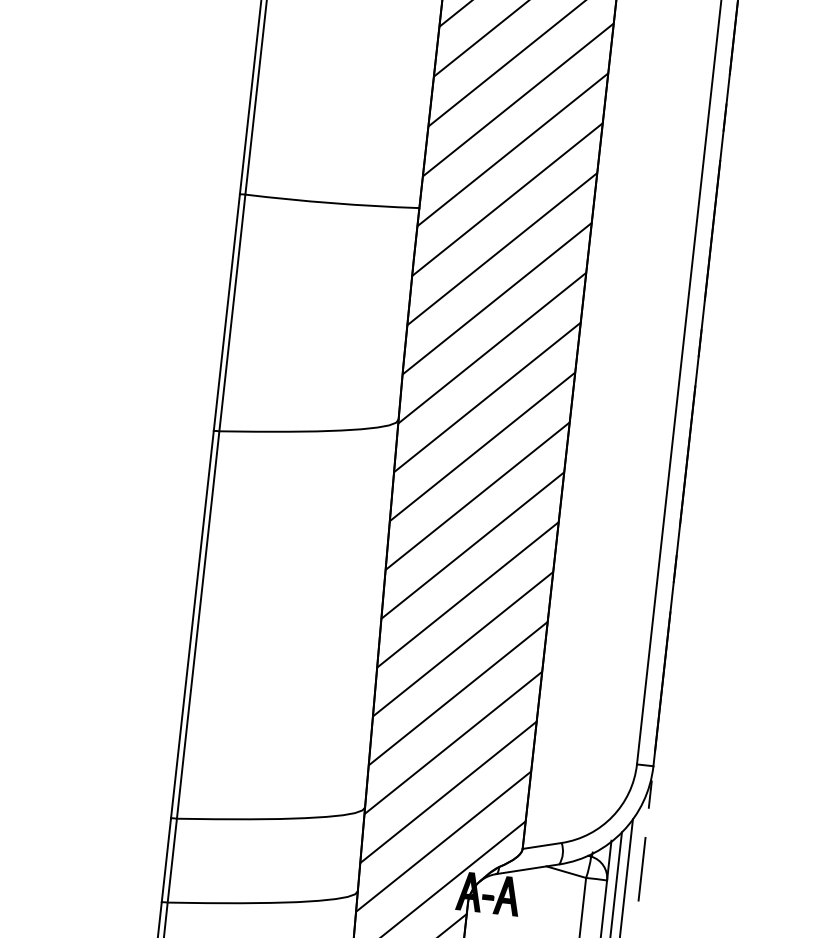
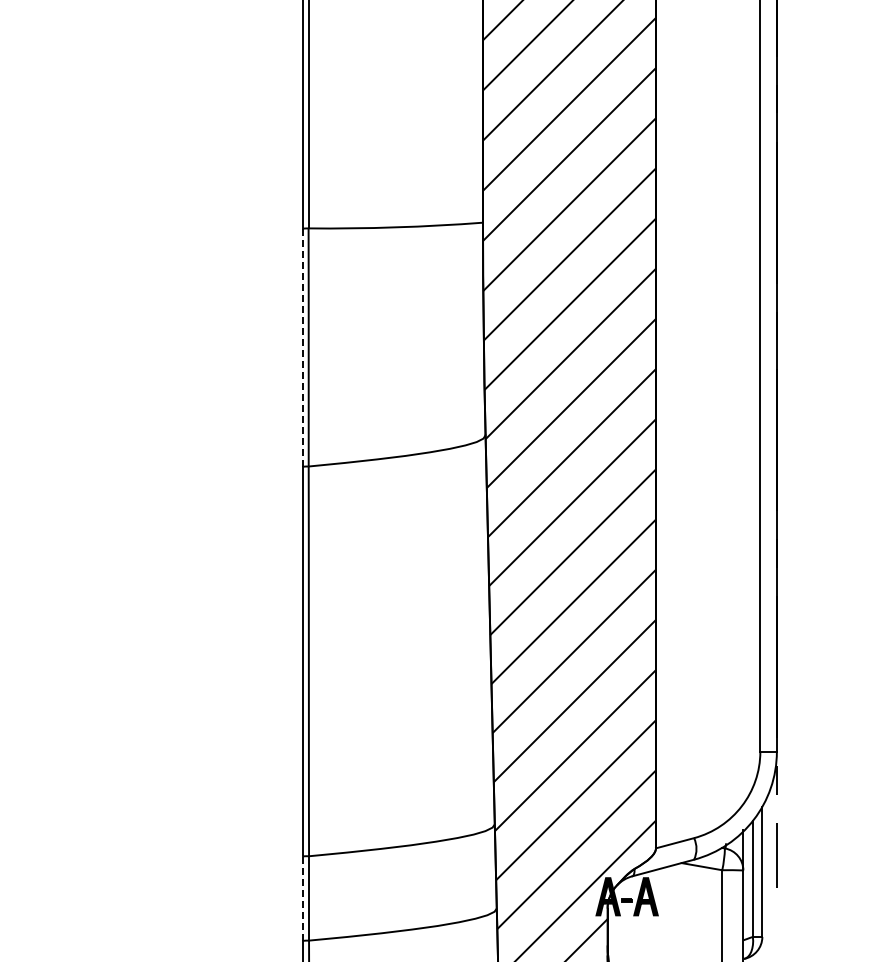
line: (227, 312) -> (303, 347), solid -> dashed
line: (166, 860) -> (303, 898), solid -> dashed

